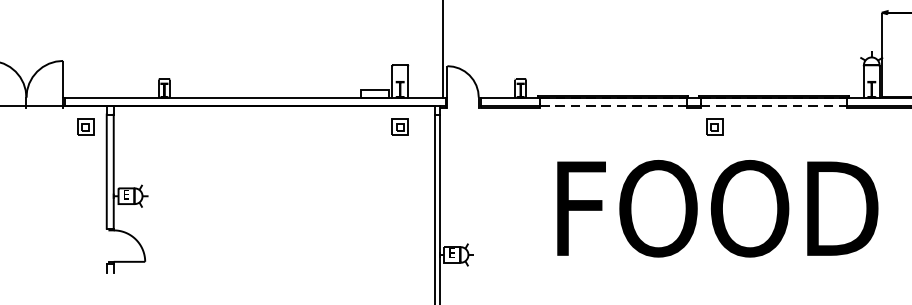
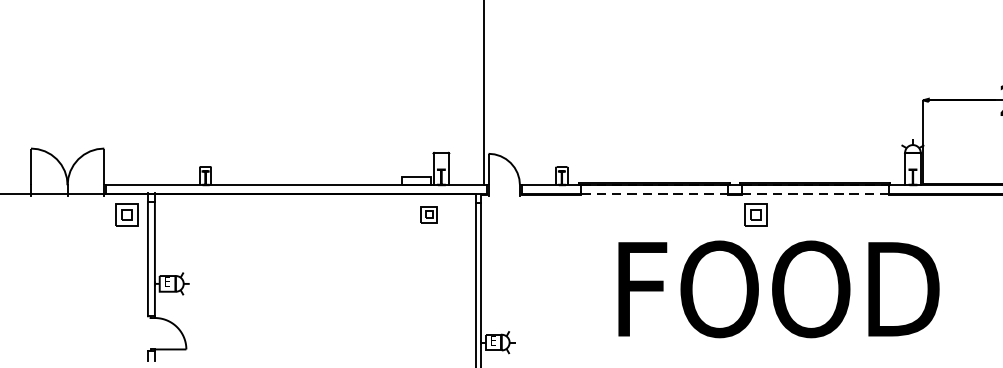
part: (85, 126) -> (126, 214), size x1.4
part: (399, 126) -> (428, 214), moved
part: (714, 126) -> (755, 214), size x1.4
text: (717, 208) -> (778, 289), moved

